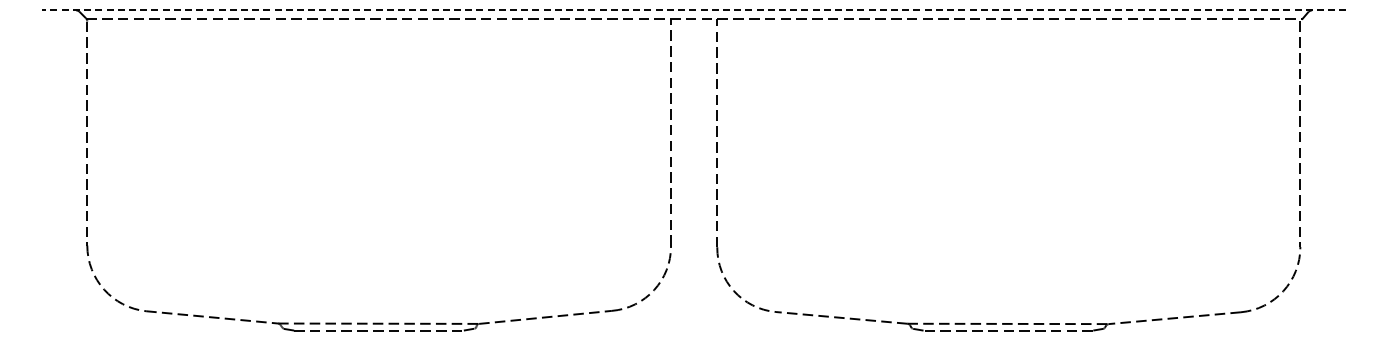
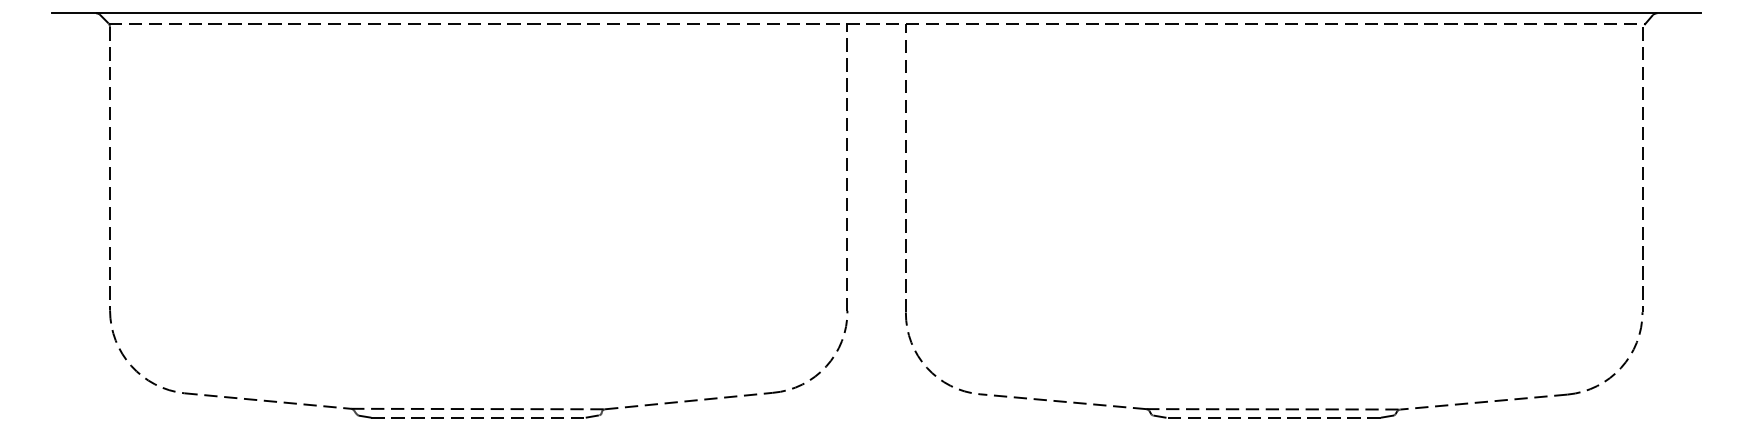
line: (693, 10) -> (875, 13), dashed -> solid

